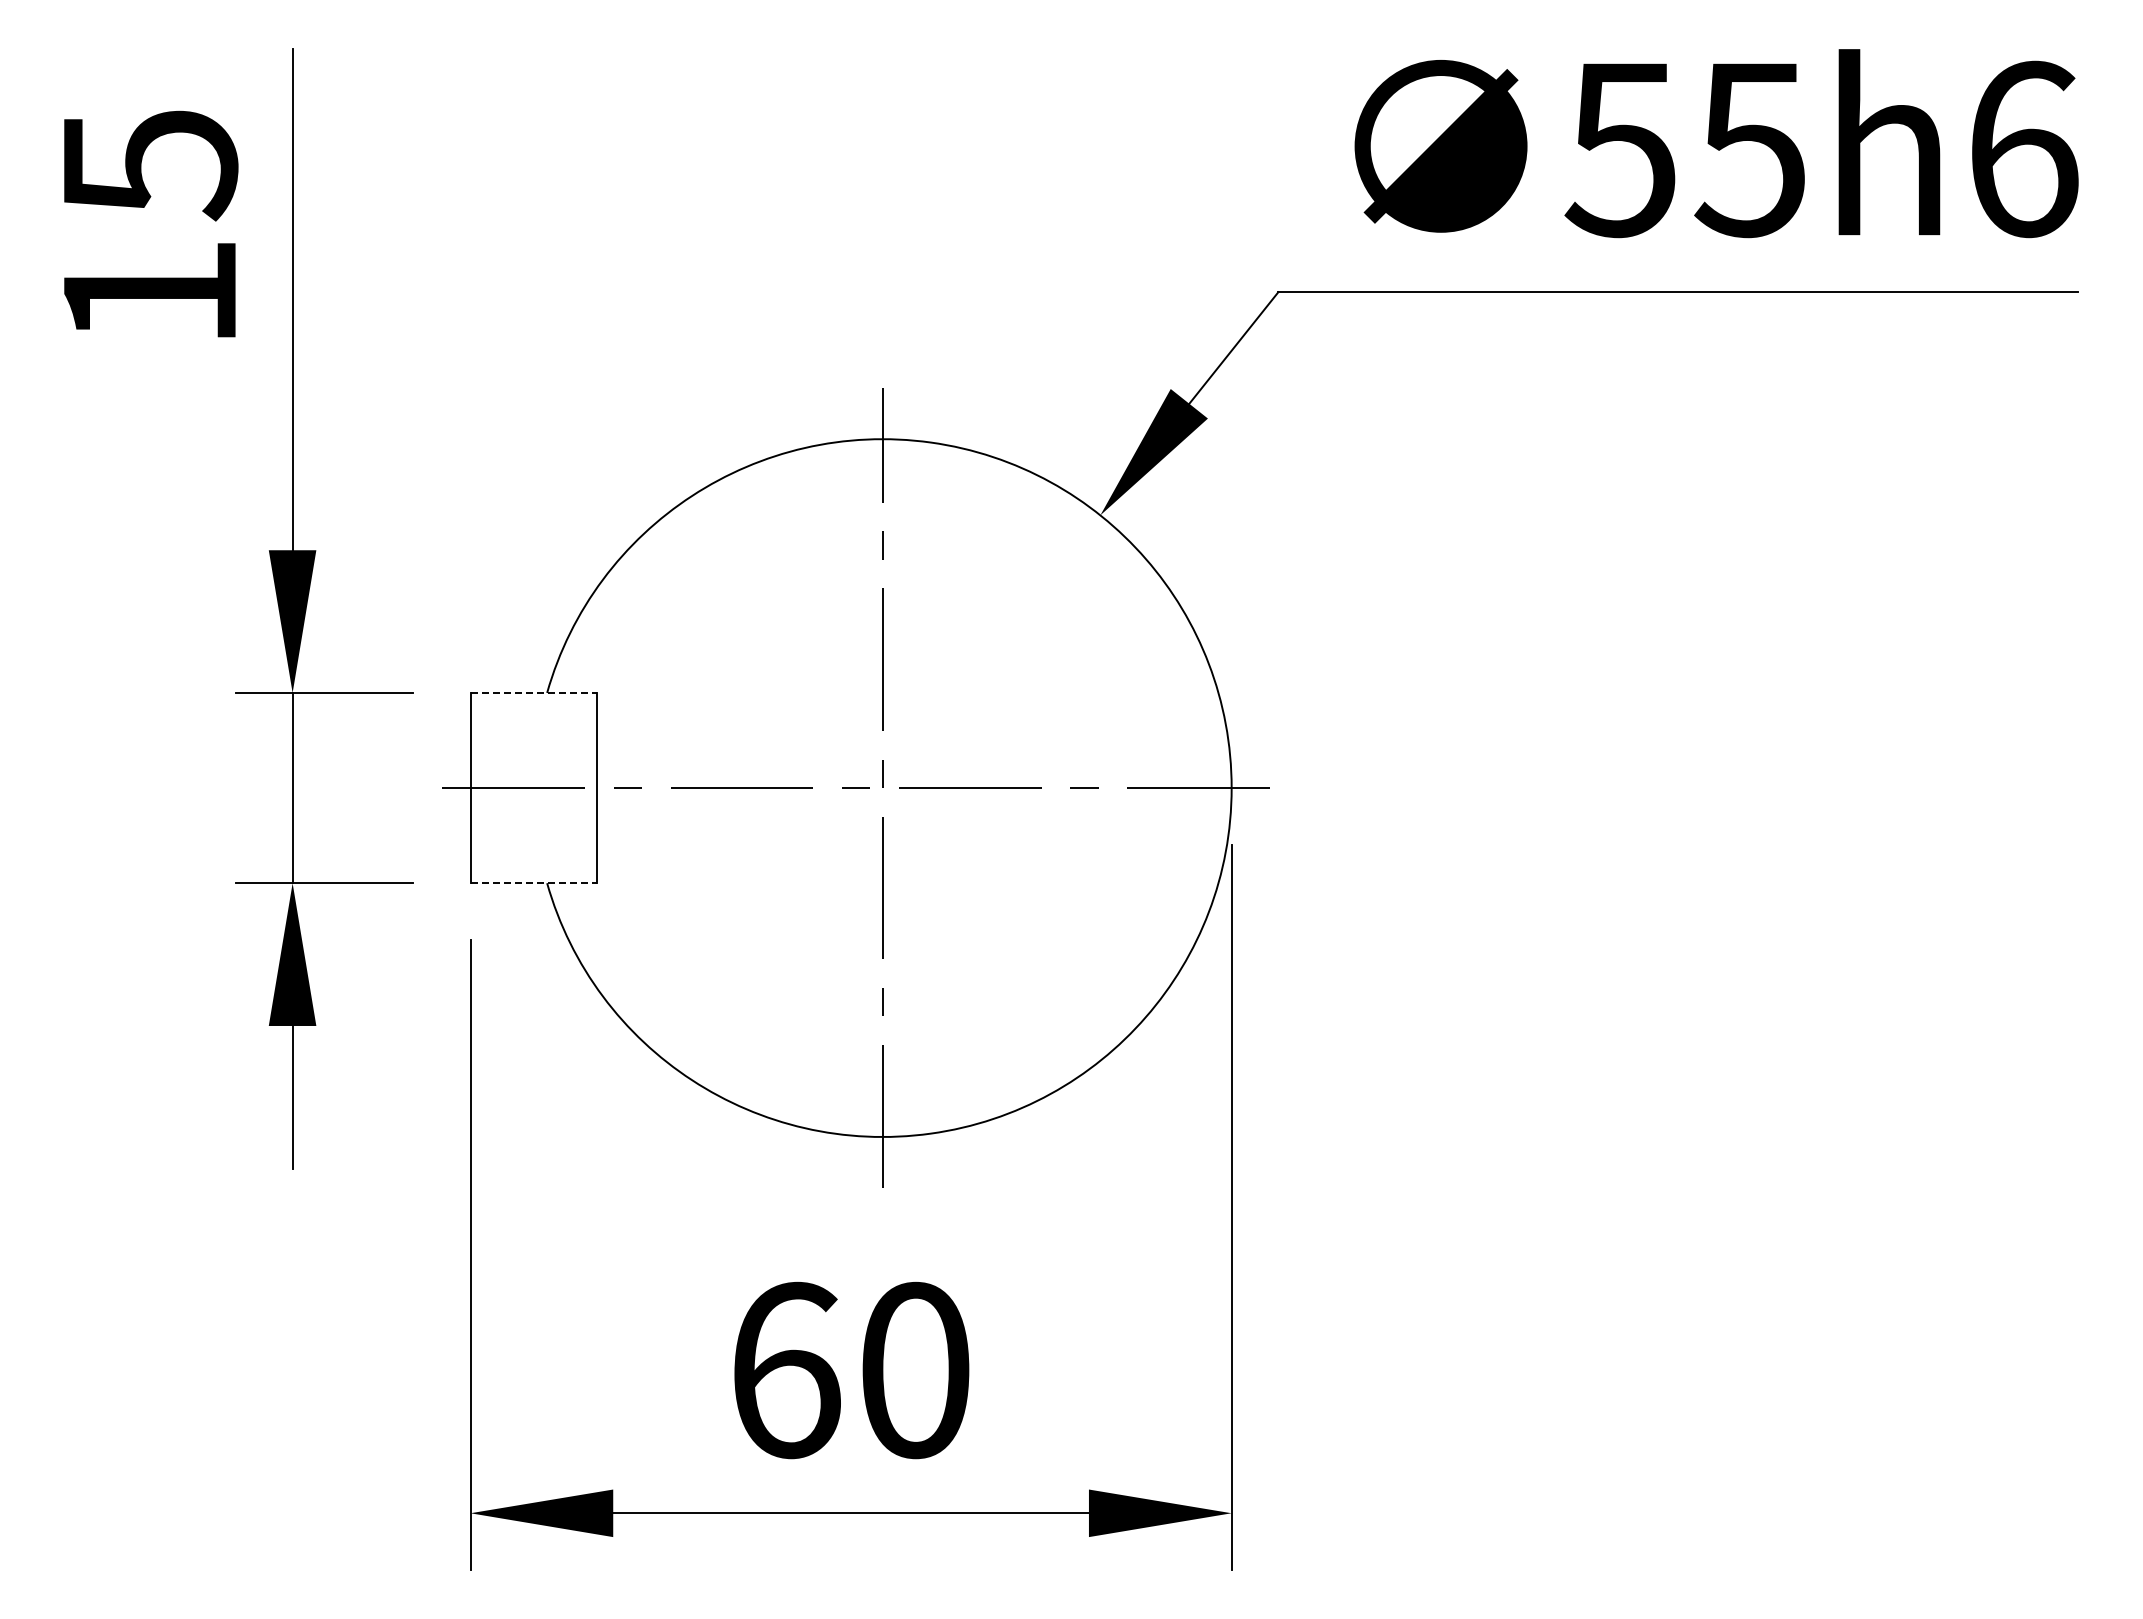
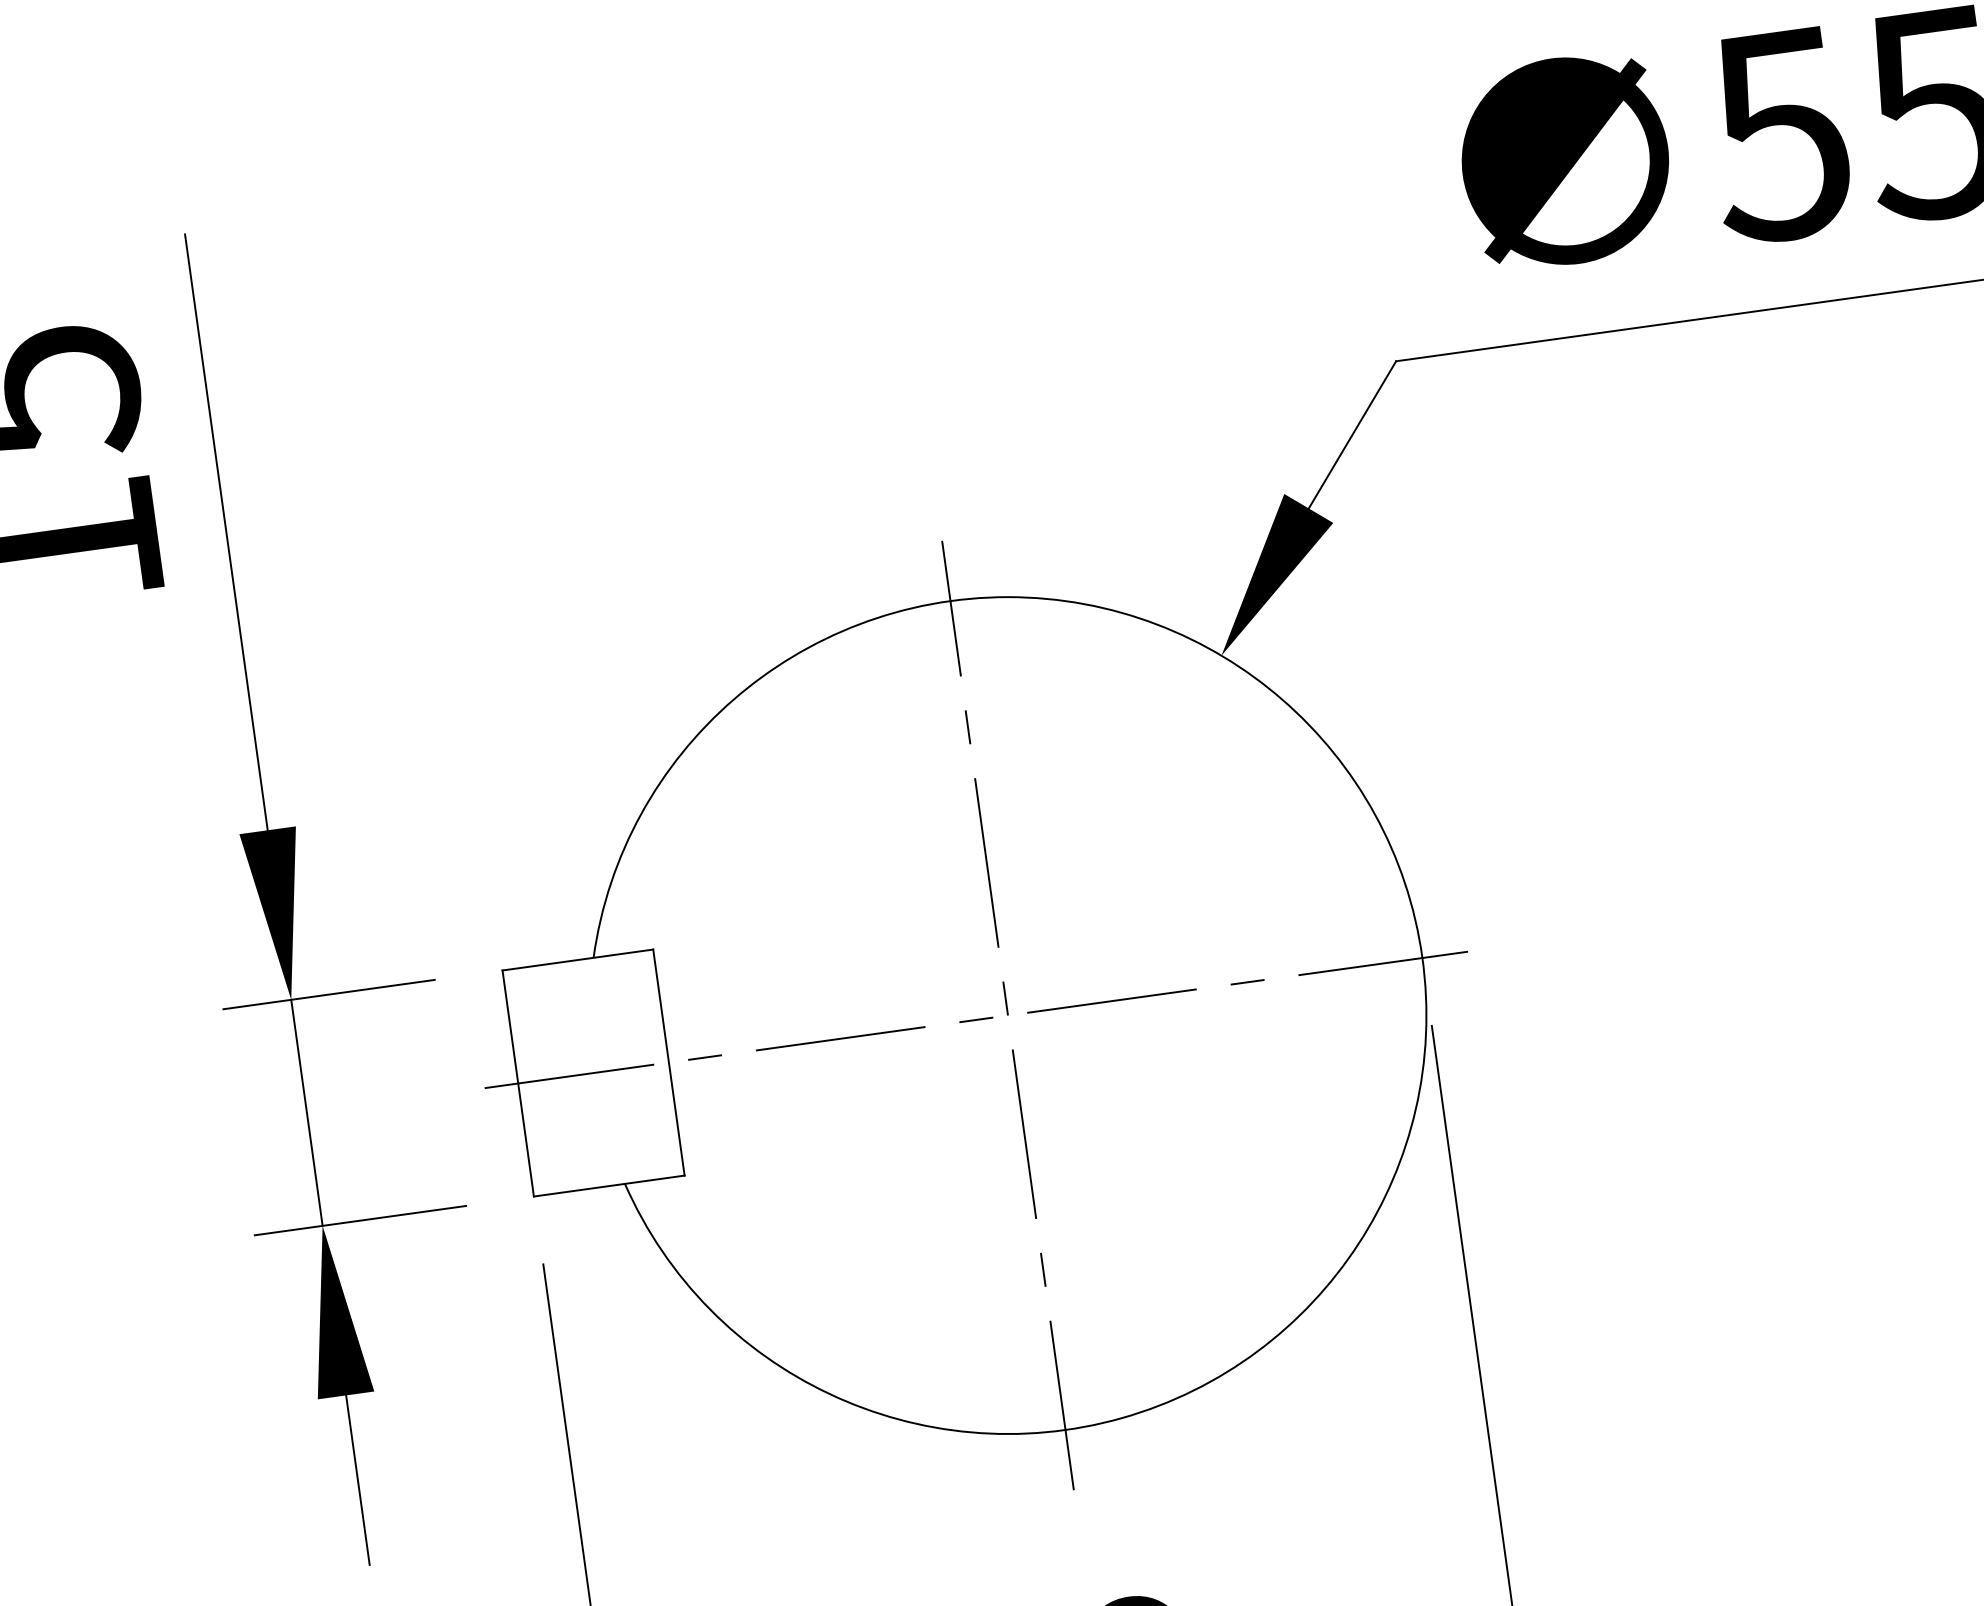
line: (534, 692) -> (578, 959), dashed -> solid
line: (534, 883) -> (609, 1186), dashed -> solid

